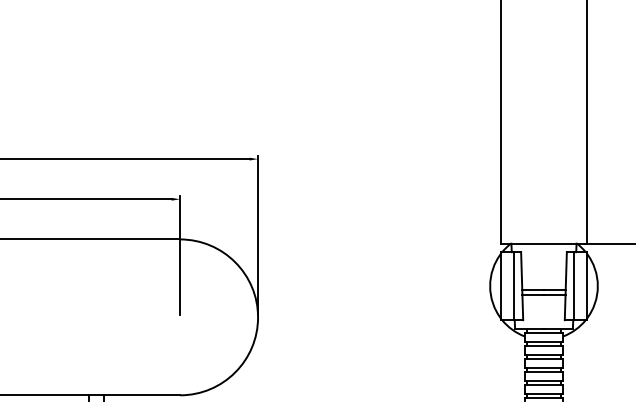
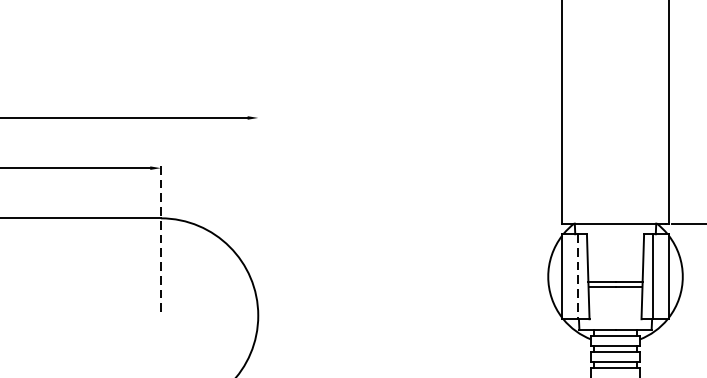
line: (258, 235) -> (258, 213), removed
line: (180, 255) -> (161, 238), solid -> dashed
line: (513, 286) -> (577, 277), solid -> dashed

